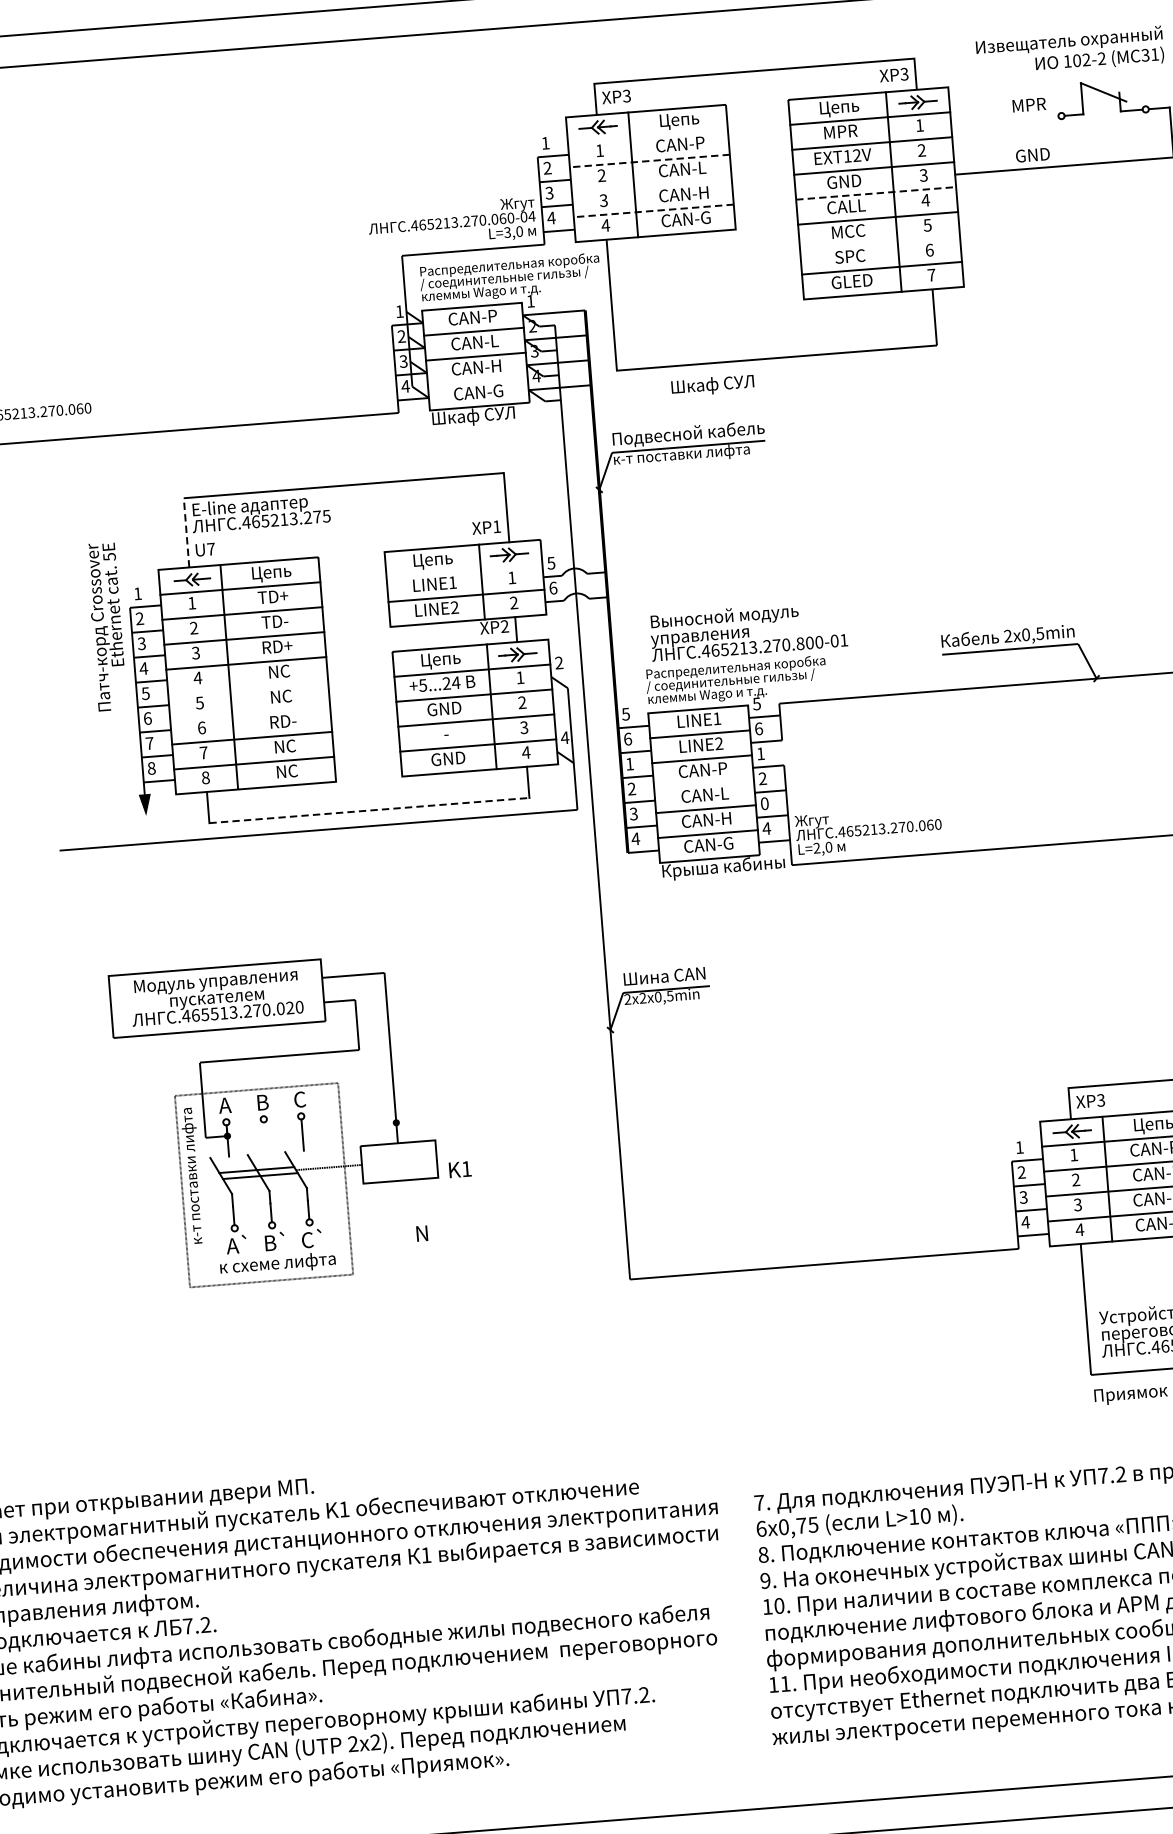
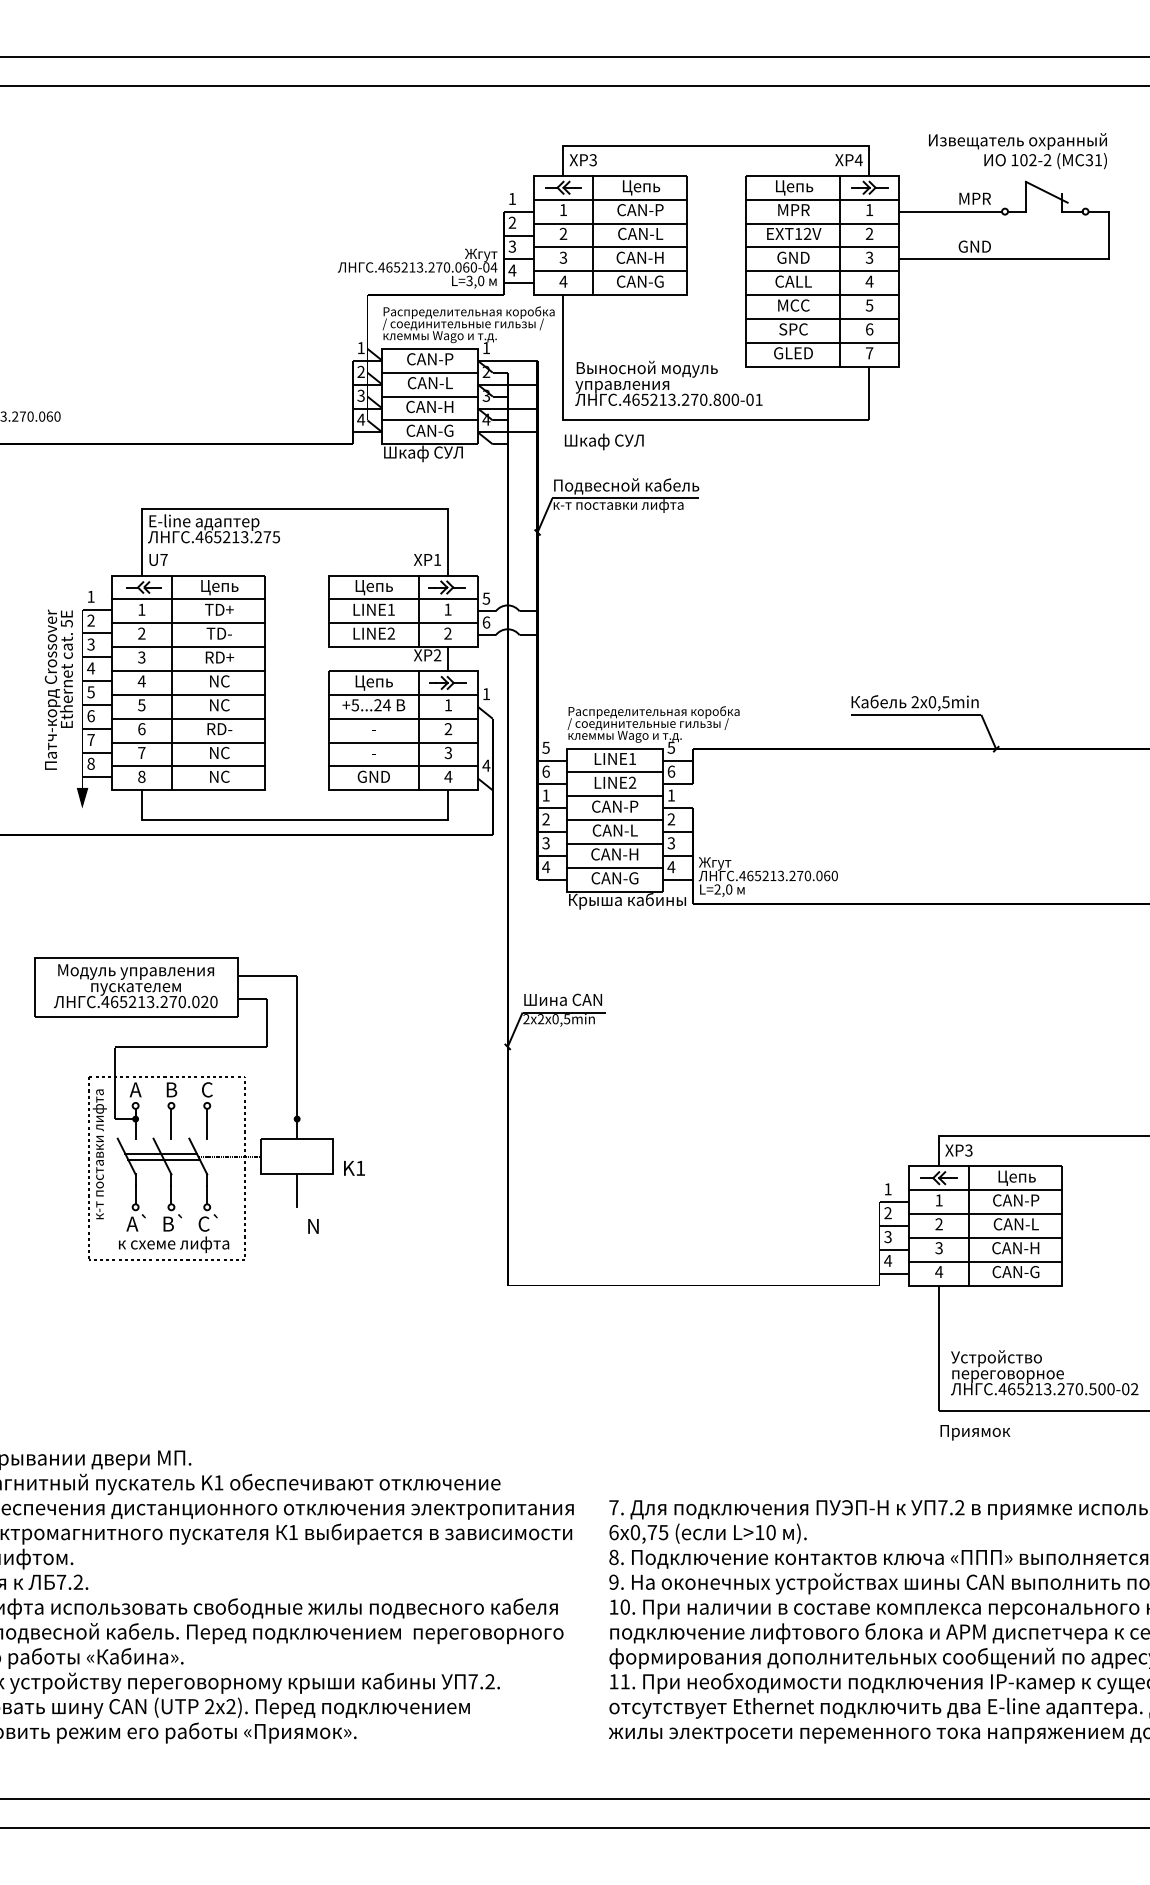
text: (904, 74) -> (858, 160), XP3 -> XP4
line: (1004, 120) -> (950, 211), added
line: (647, 135) -> (609, 199), added
line: (650, 160) -> (610, 223), dashed -> solid
line: (651, 186) -> (609, 247), added
line: (875, 193) -> (822, 271), dashed -> solid
line: (654, 211) -> (610, 271), dashed -> solid
line: (879, 243) -> (822, 319), added
line: (477, 381) -> (429, 420), added
text: (711, 385) -> (603, 441), moved
line: (186, 531) -> (141, 541), dashed -> solid
line: (463, 571) -> (402, 599), added
text: (106, 626) -> (58, 689), moved
text: (748, 629) -> (668, 382), moved
text: (559, 662) -> (486, 693), 2 -> 1
line: (247, 687) -> (188, 694), added
text: (444, 709) -> (373, 729), GND -> -
line: (249, 713) -> (188, 718), added
line: (703, 784) -> (614, 820), added
text: (764, 803) -> (671, 843), 0 -> 3
line: (370, 810) -> (295, 820), dashed -> solid
text: (214, 1013) -> (132, 1001), .465513.270.020 -> .465213.270.020
line: (265, 1137) -> (171, 1123), added
line: (402, 1197) -> (297, 1190), added

